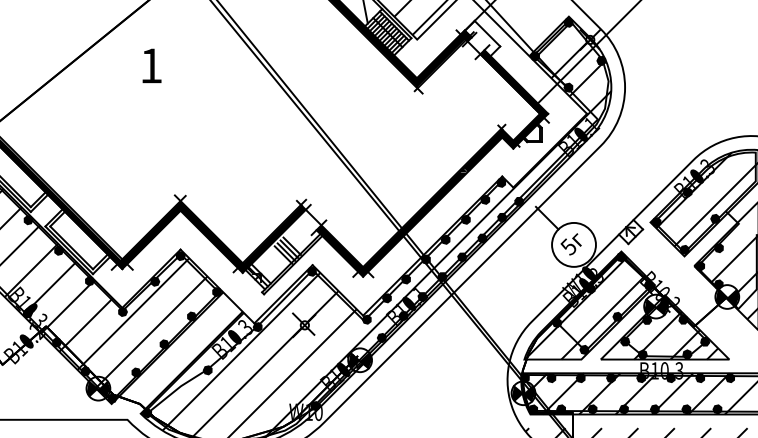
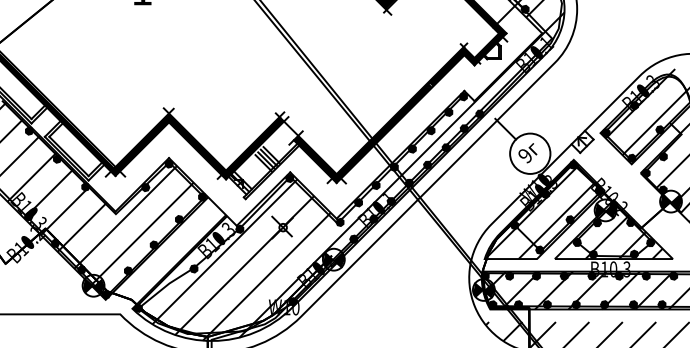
text: (568, 246) -> (525, 155), 5 -> 9
fill: (123, 311) -> (116, 214), removed

